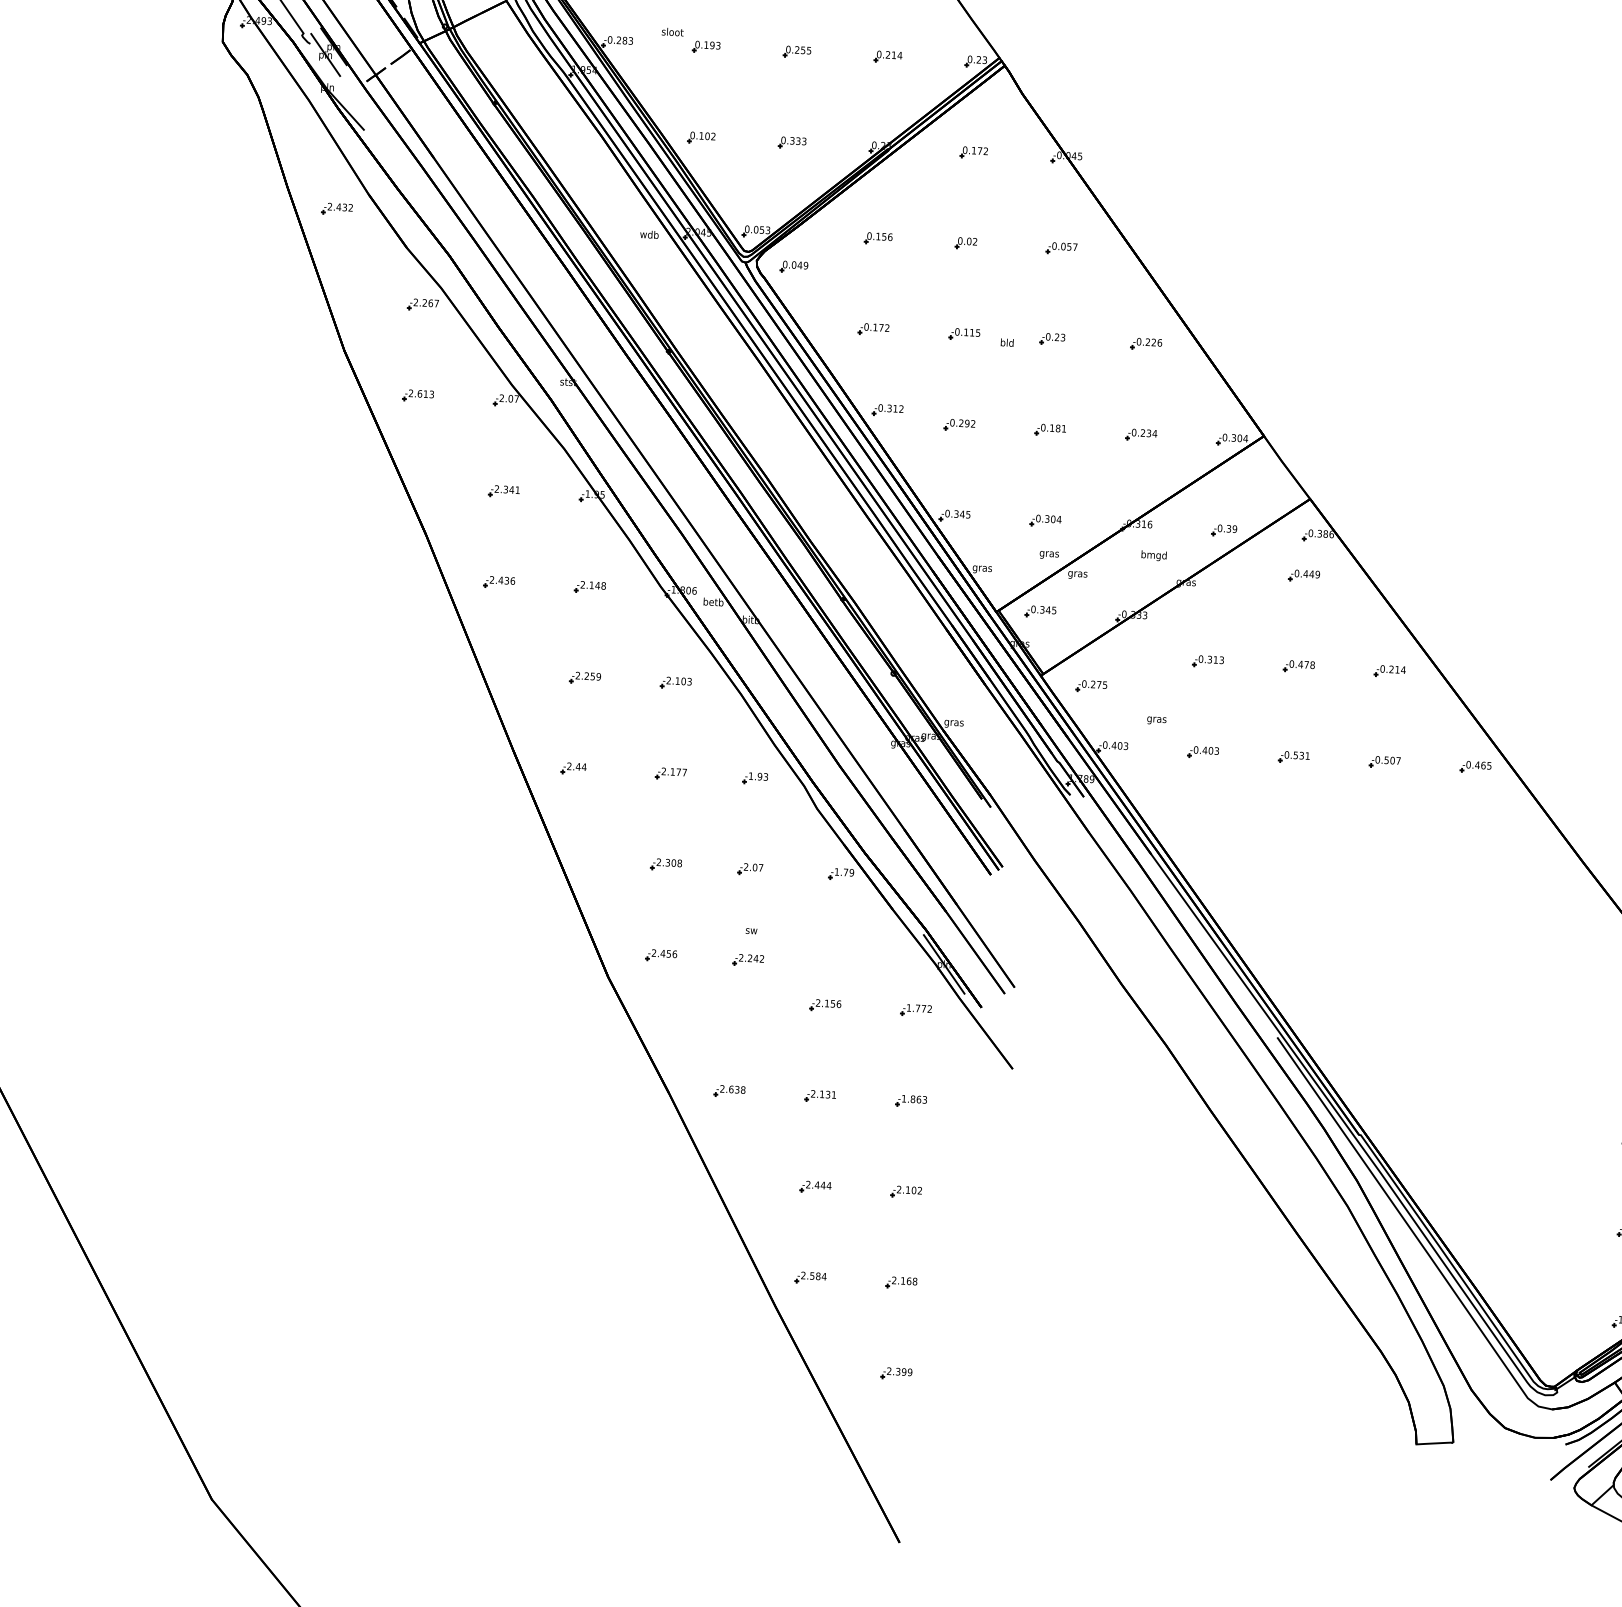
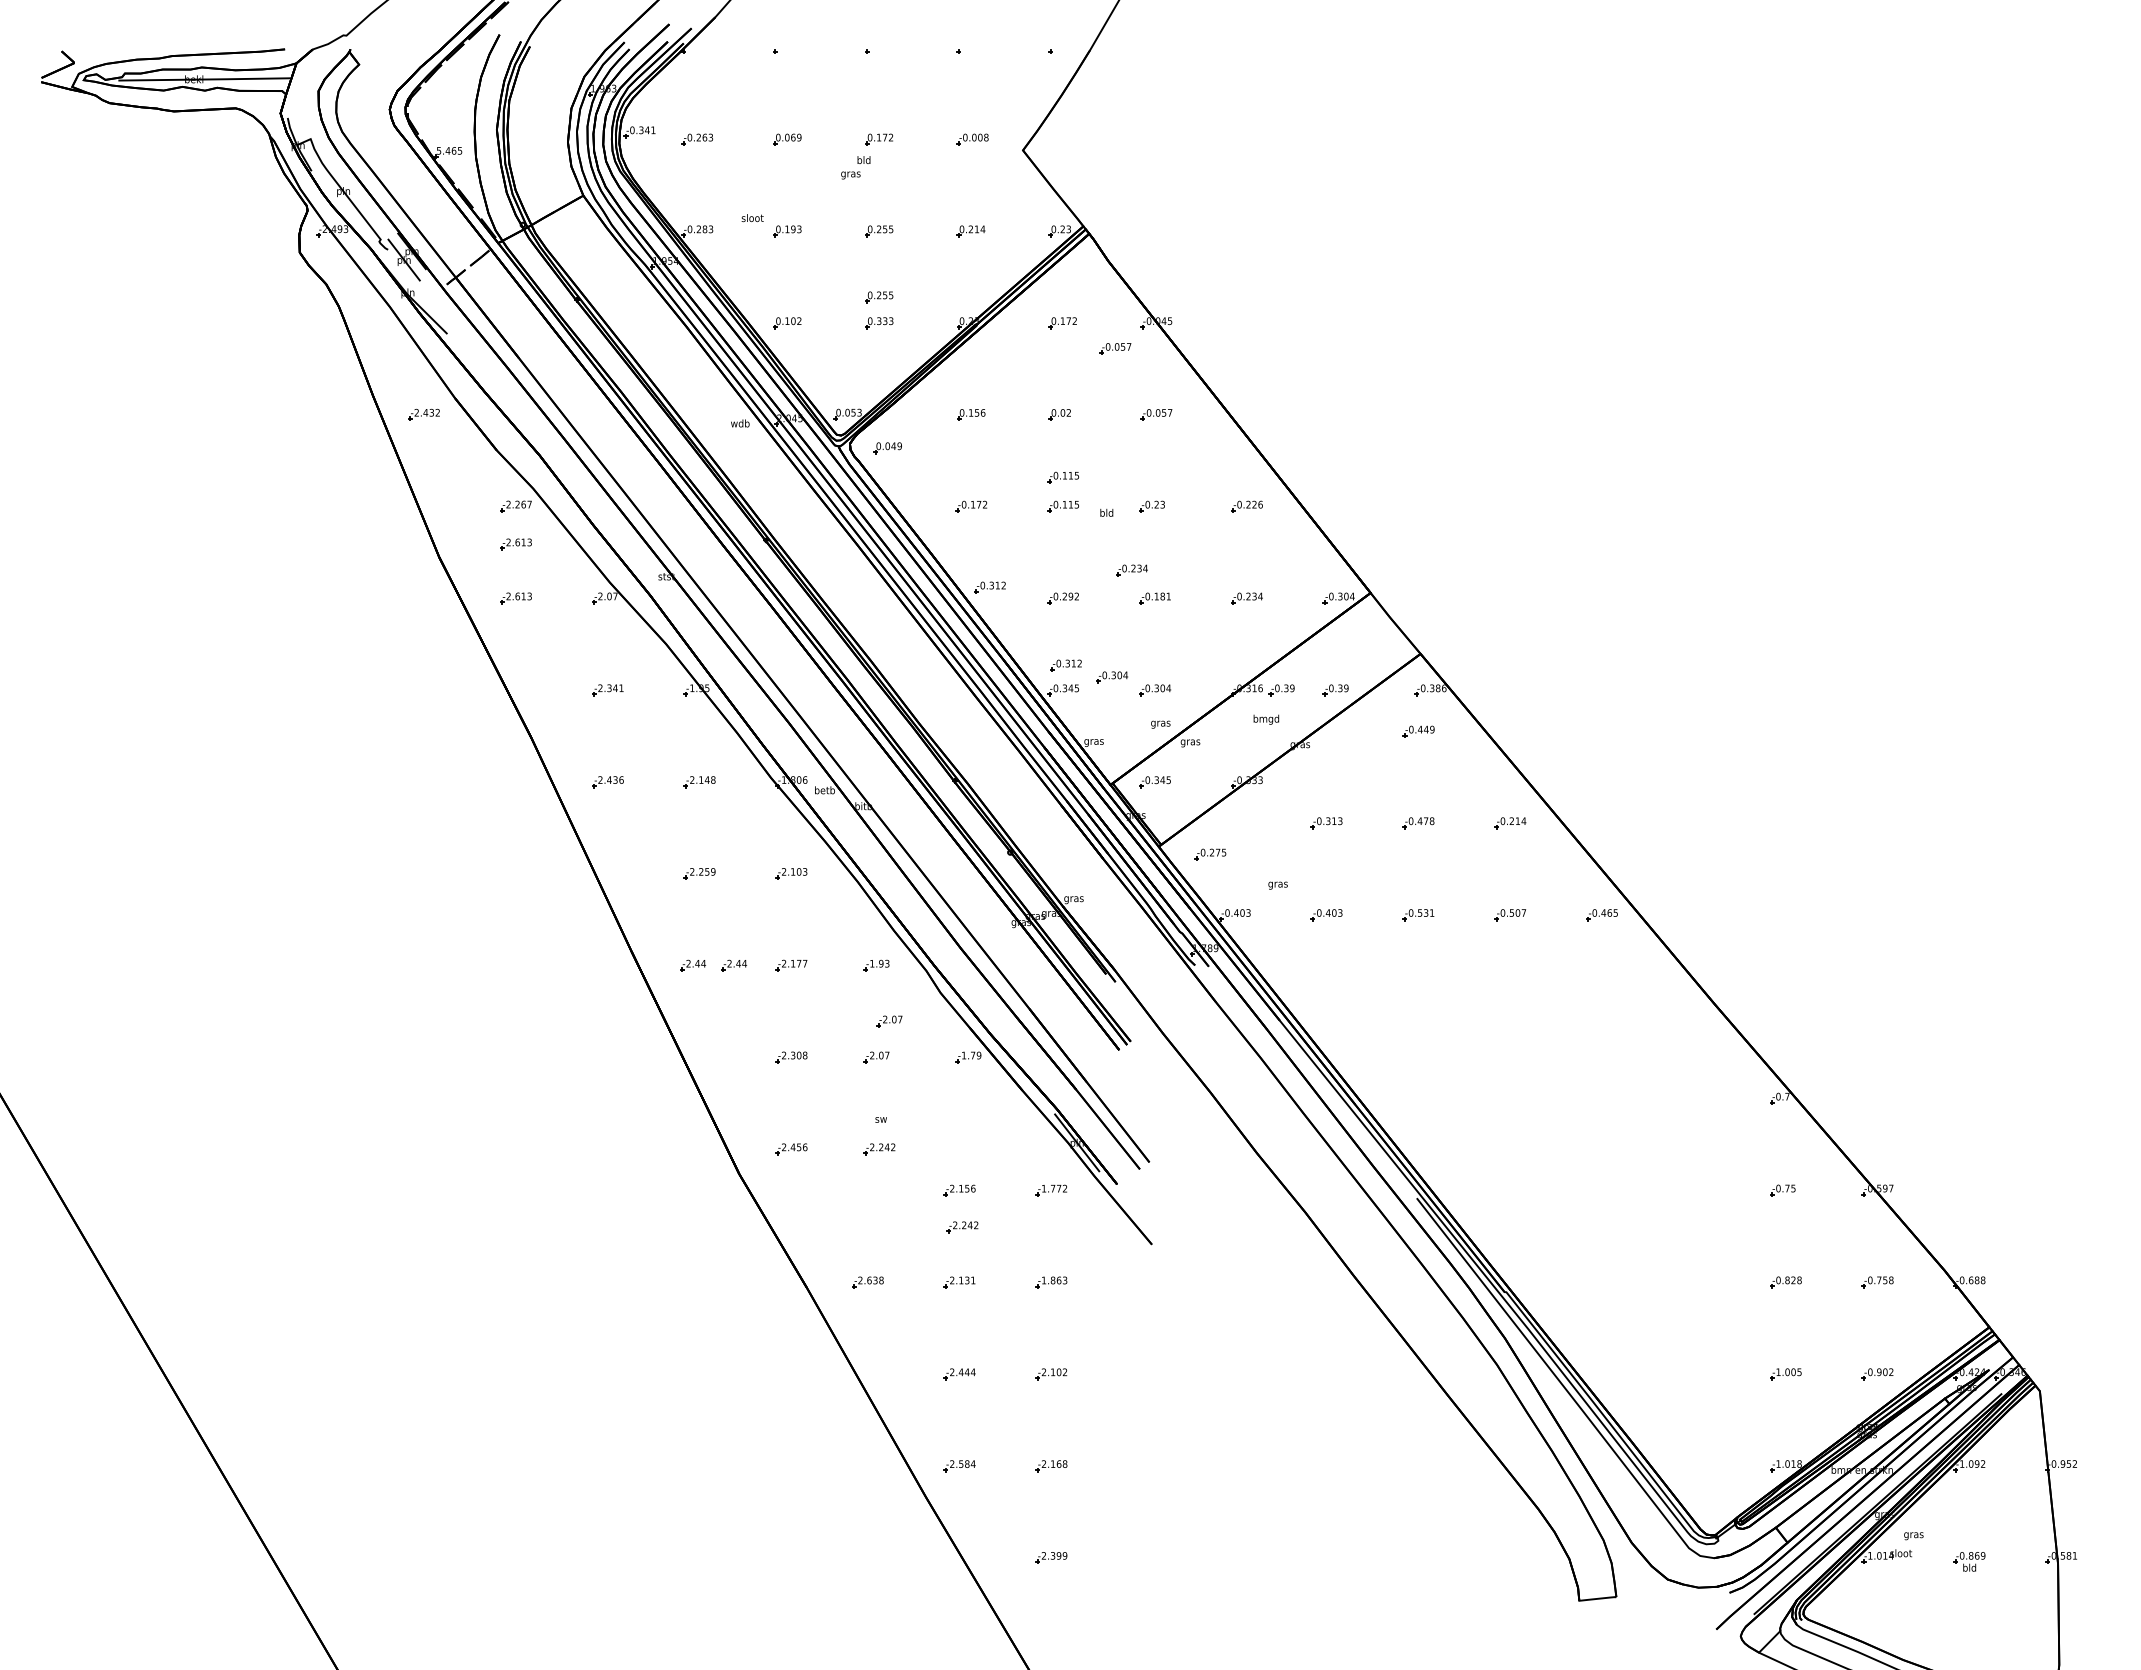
part: (793, 117) -> (879, 297), added
part: (1024, 180) -> (1115, 348), added
part: (965, 305) -> (1062, 477), added
part: (420, 342) -> (515, 544), added
part: (1028, 401) -> (1131, 570), added
part: (958, 491) -> (1065, 665), added
part: (1004, 505) -> (1112, 677), added
part: (1170, 527) -> (1281, 690), added
part: (614, 770) -> (734, 965), added
part: (765, 834) -> (889, 1021), added
part: (826, 1042) -> (962, 1227), added

